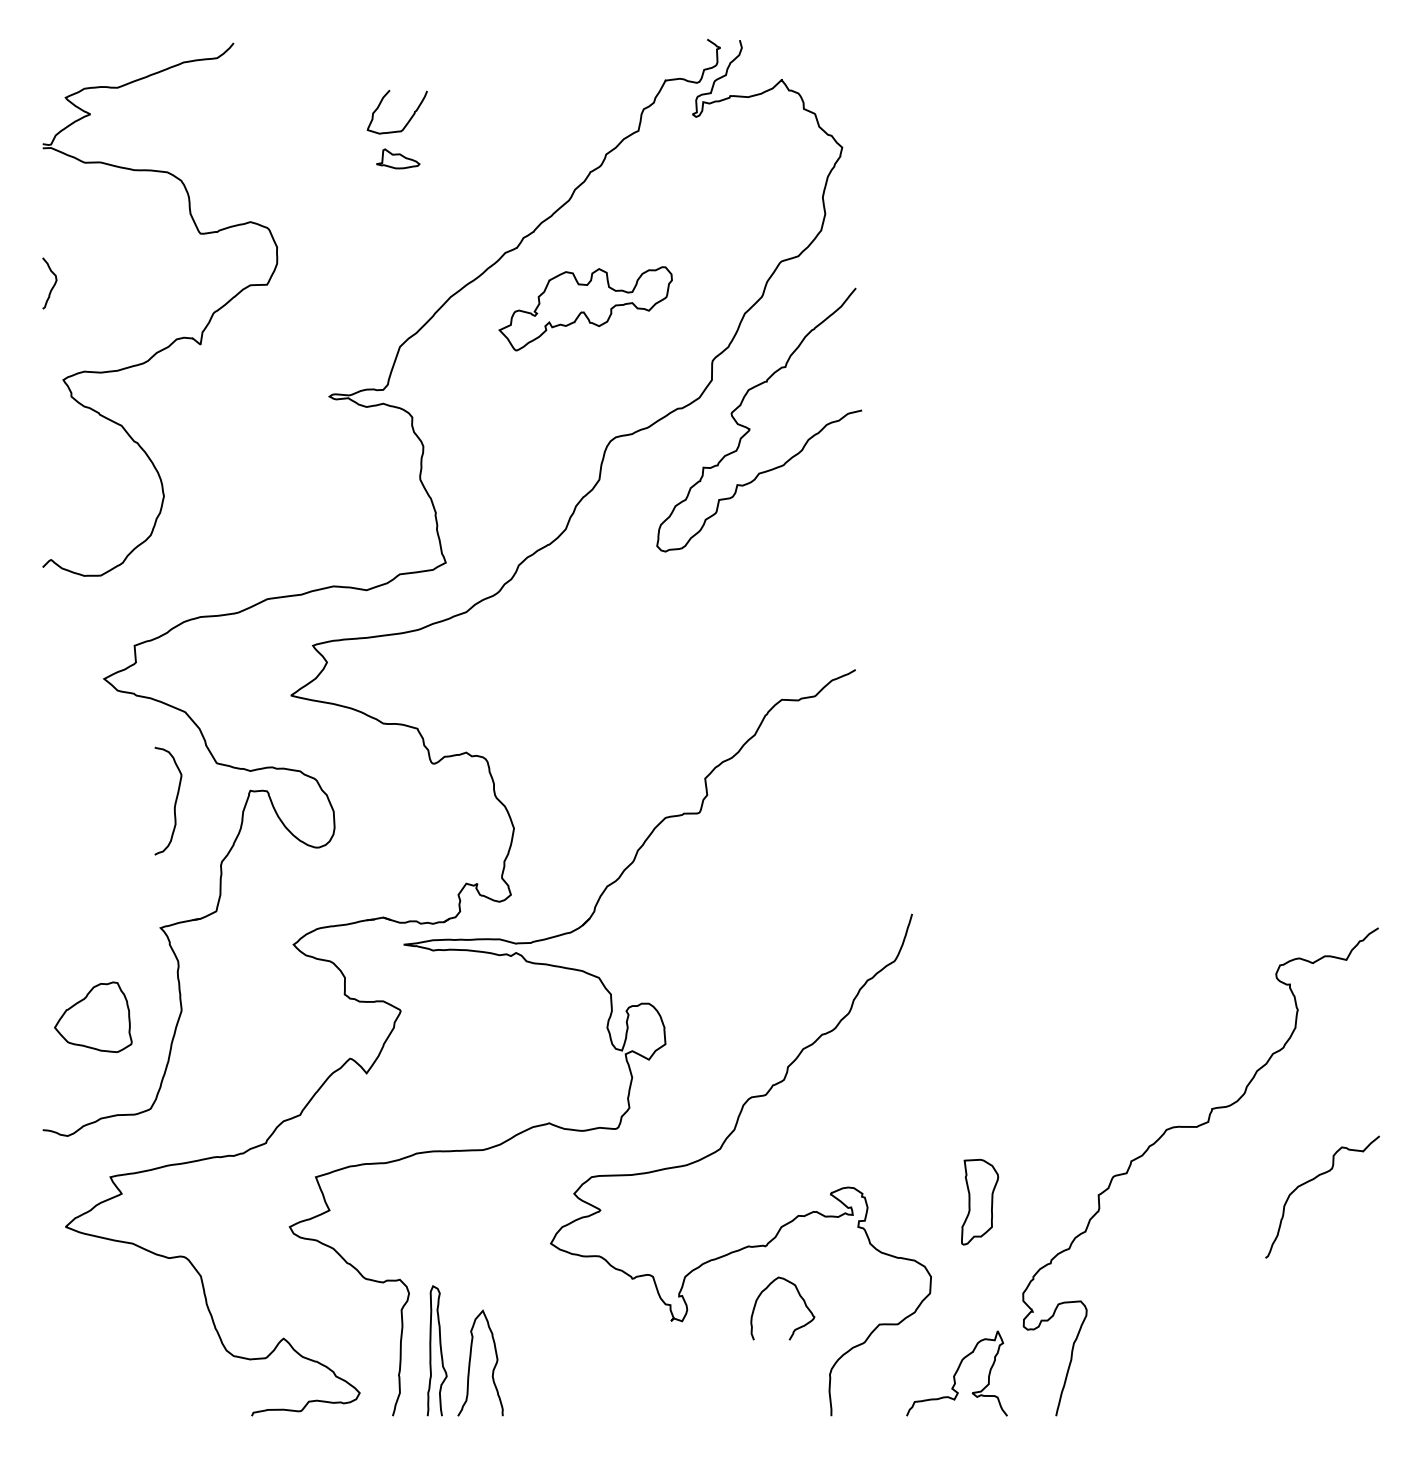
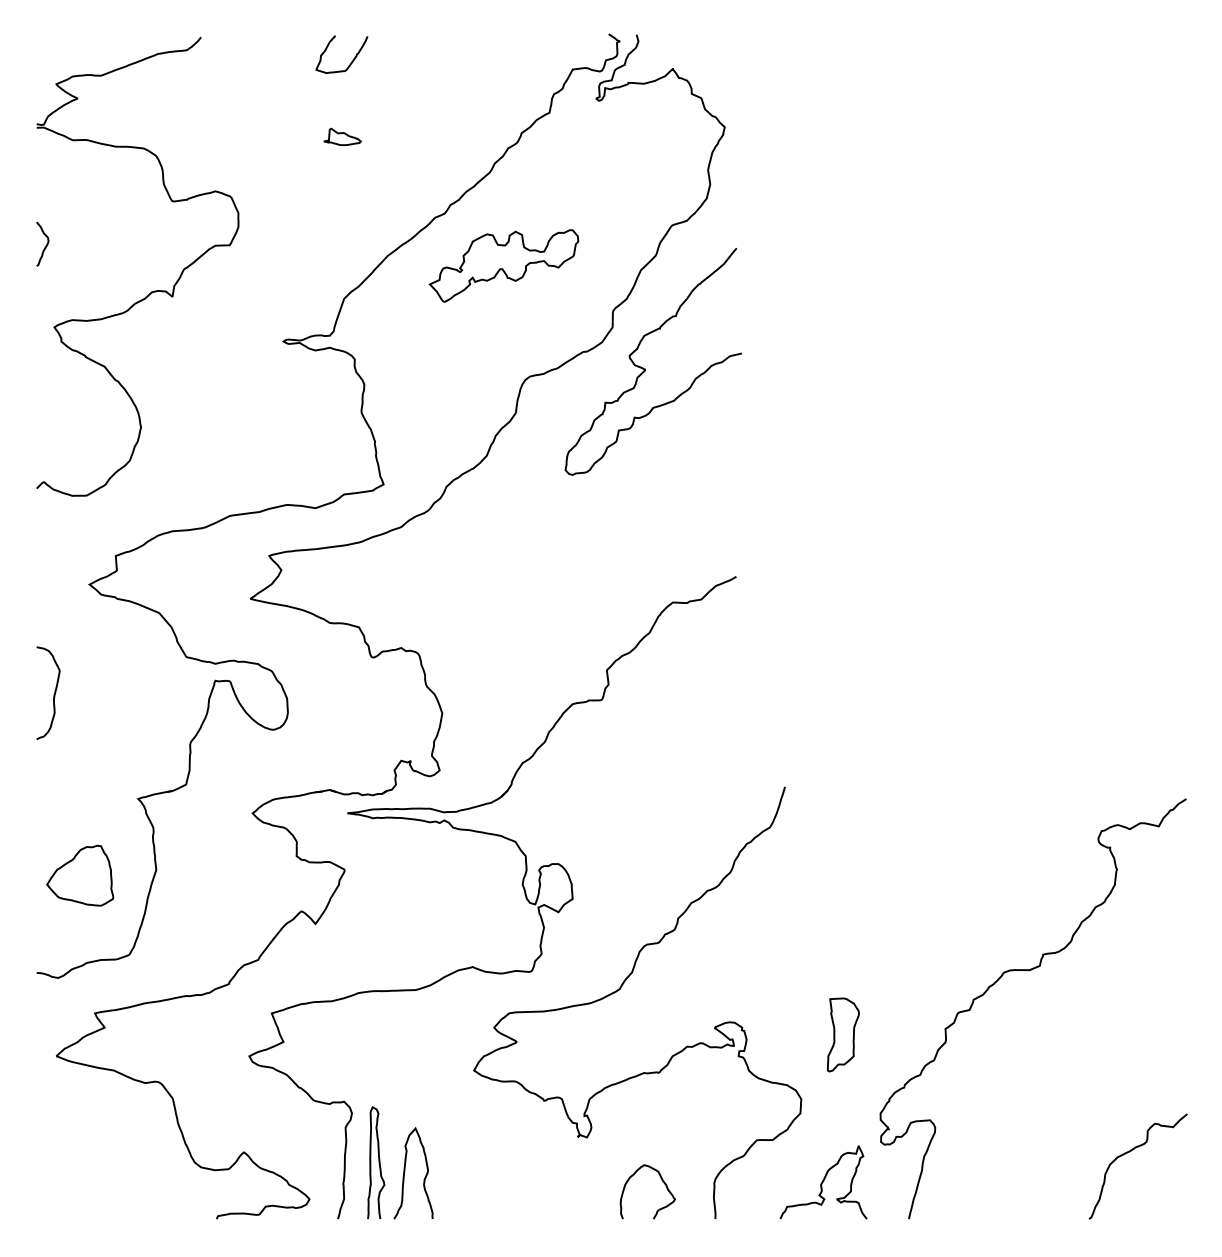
curve: (407, 121) -> (350, 62), moved
curve: (174, 802) -> (53, 694), moved
curve: (1313, 1180) -> (1130, 1152), moved
curve: (799, 1296) -> (662, 1181), moved

